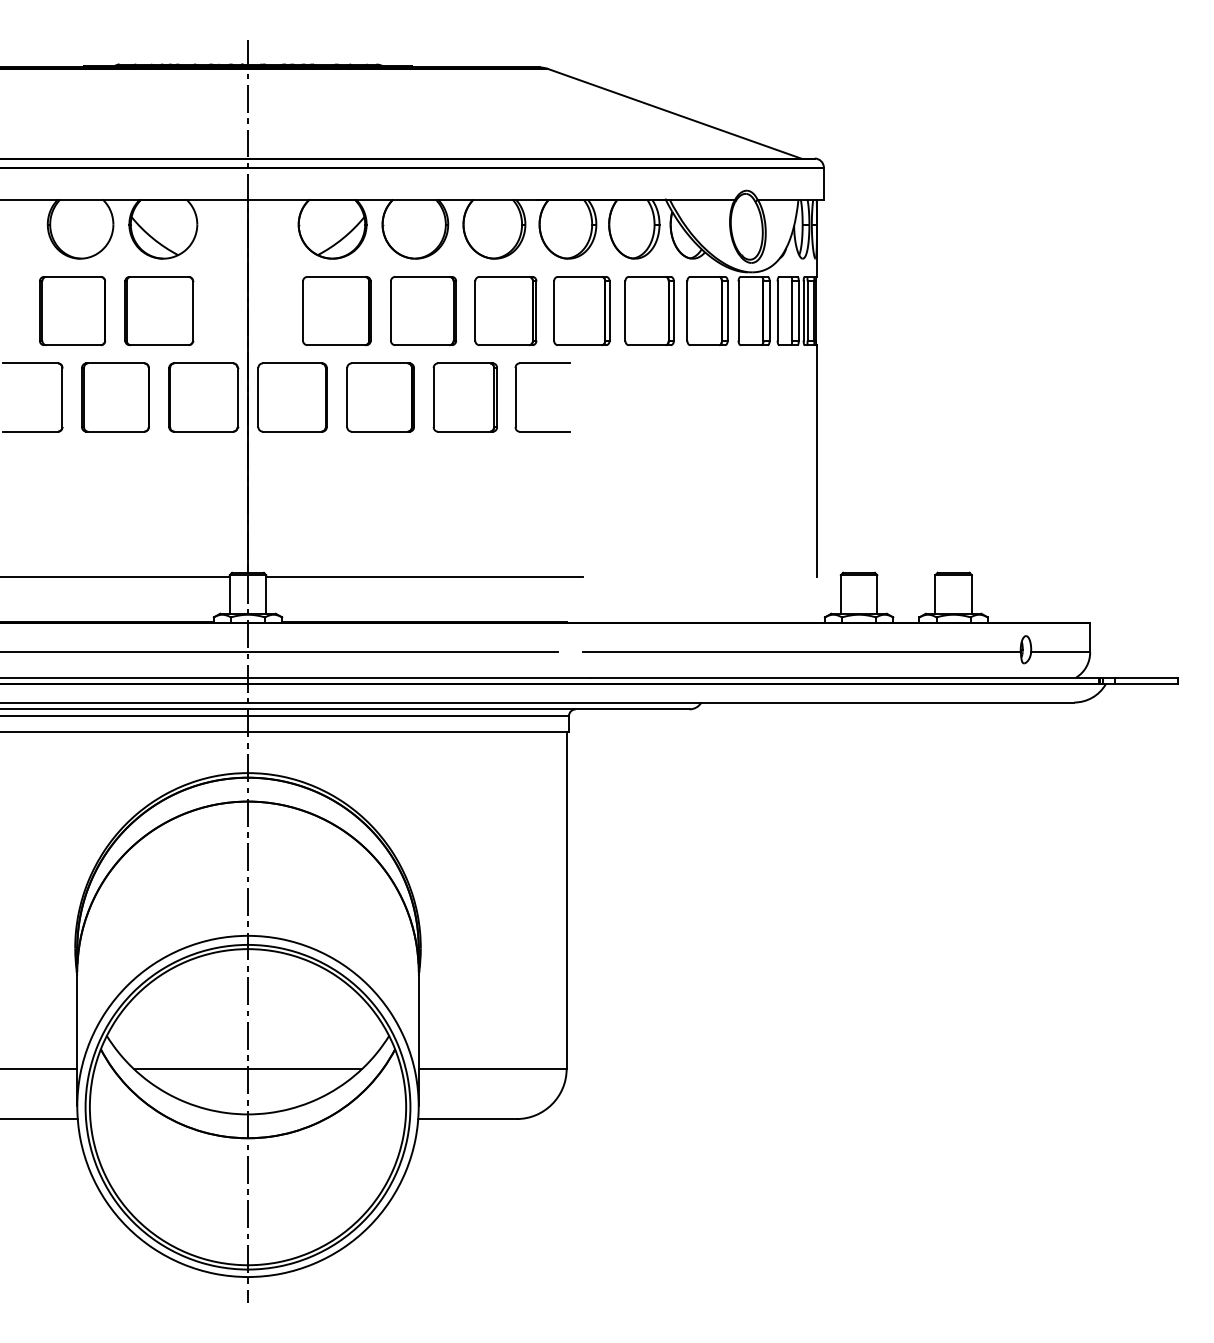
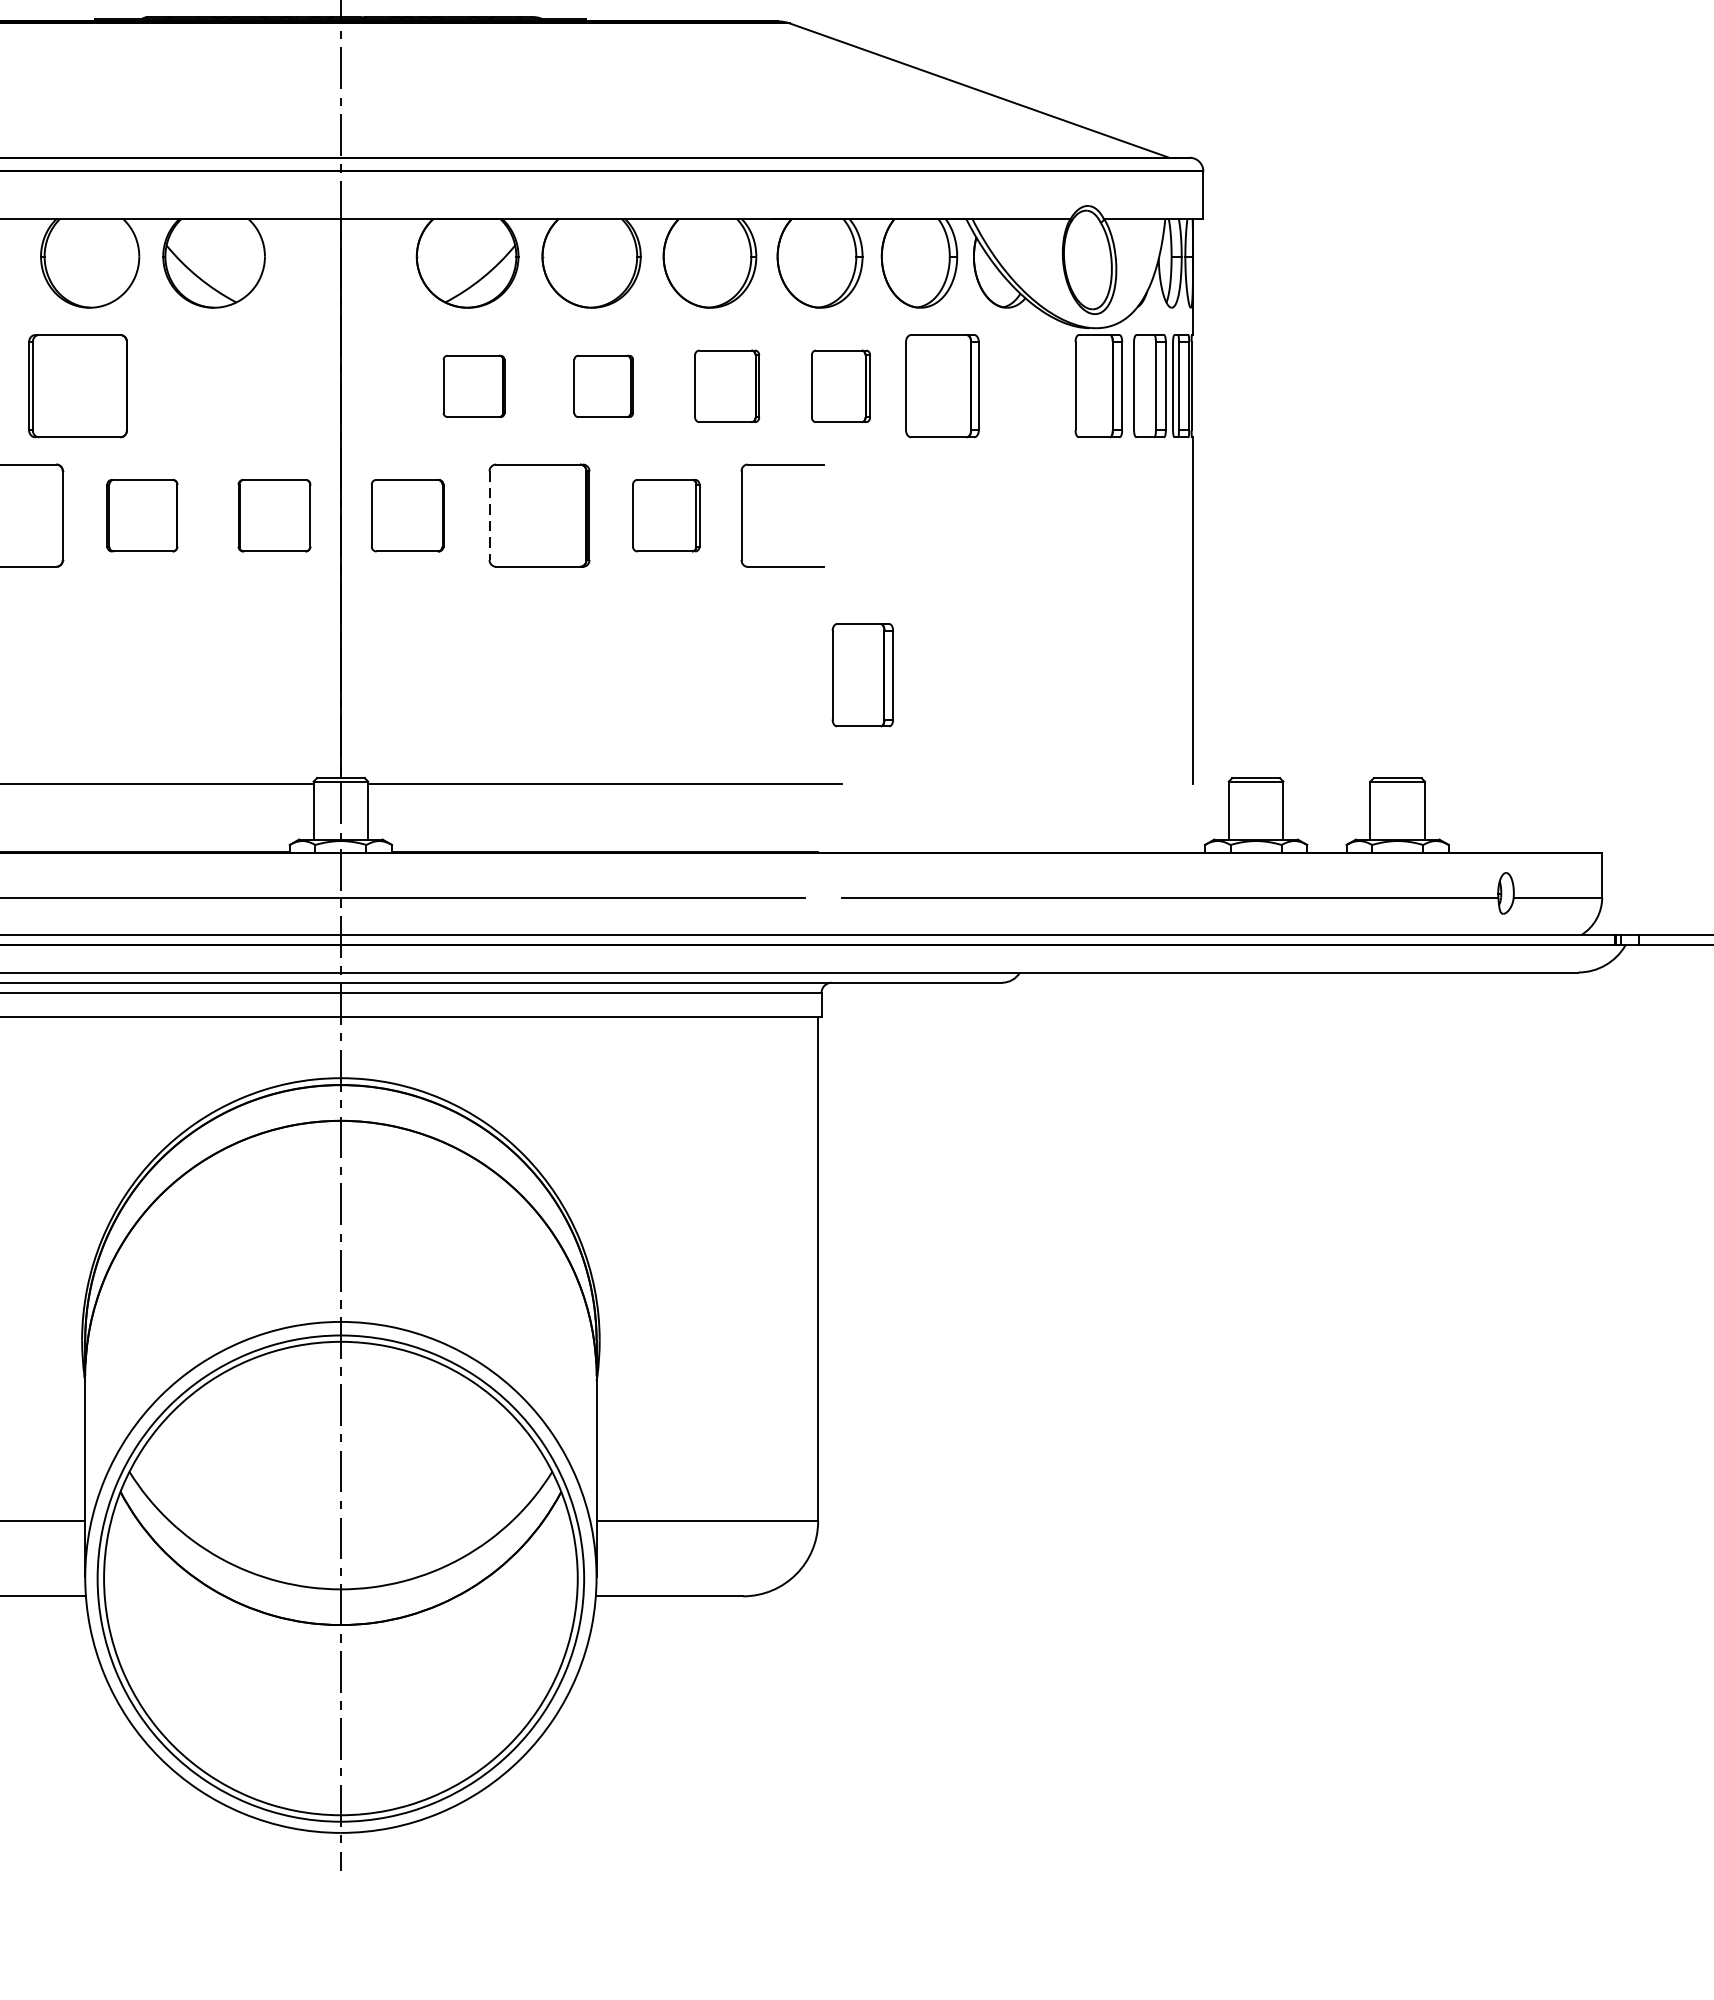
part: (159, 310) -> (208, 385), removed
part: (707, 310) -> (862, 674), moved
part: (336, 311) -> (473, 386), size x0.6
part: (423, 311) -> (603, 386), size x0.6
part: (505, 311) -> (726, 386), size x0.7
part: (581, 311) -> (840, 386), size x0.7
part: (115, 397) -> (142, 515), size x0.7
part: (203, 397) -> (274, 515), size x0.7
part: (292, 397) -> (407, 515), size x0.7
line: (347, 397) -> (489, 515), solid -> dashed
part: (464, 397) -> (665, 515), size x0.7
line: (247, 1068) -> (340, 1520), removed

